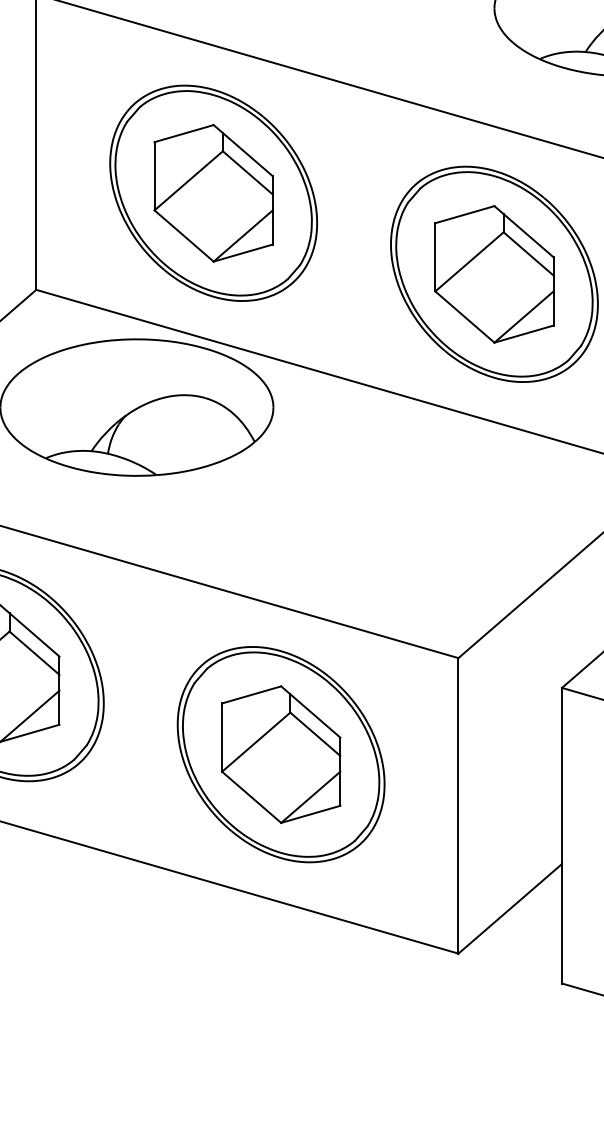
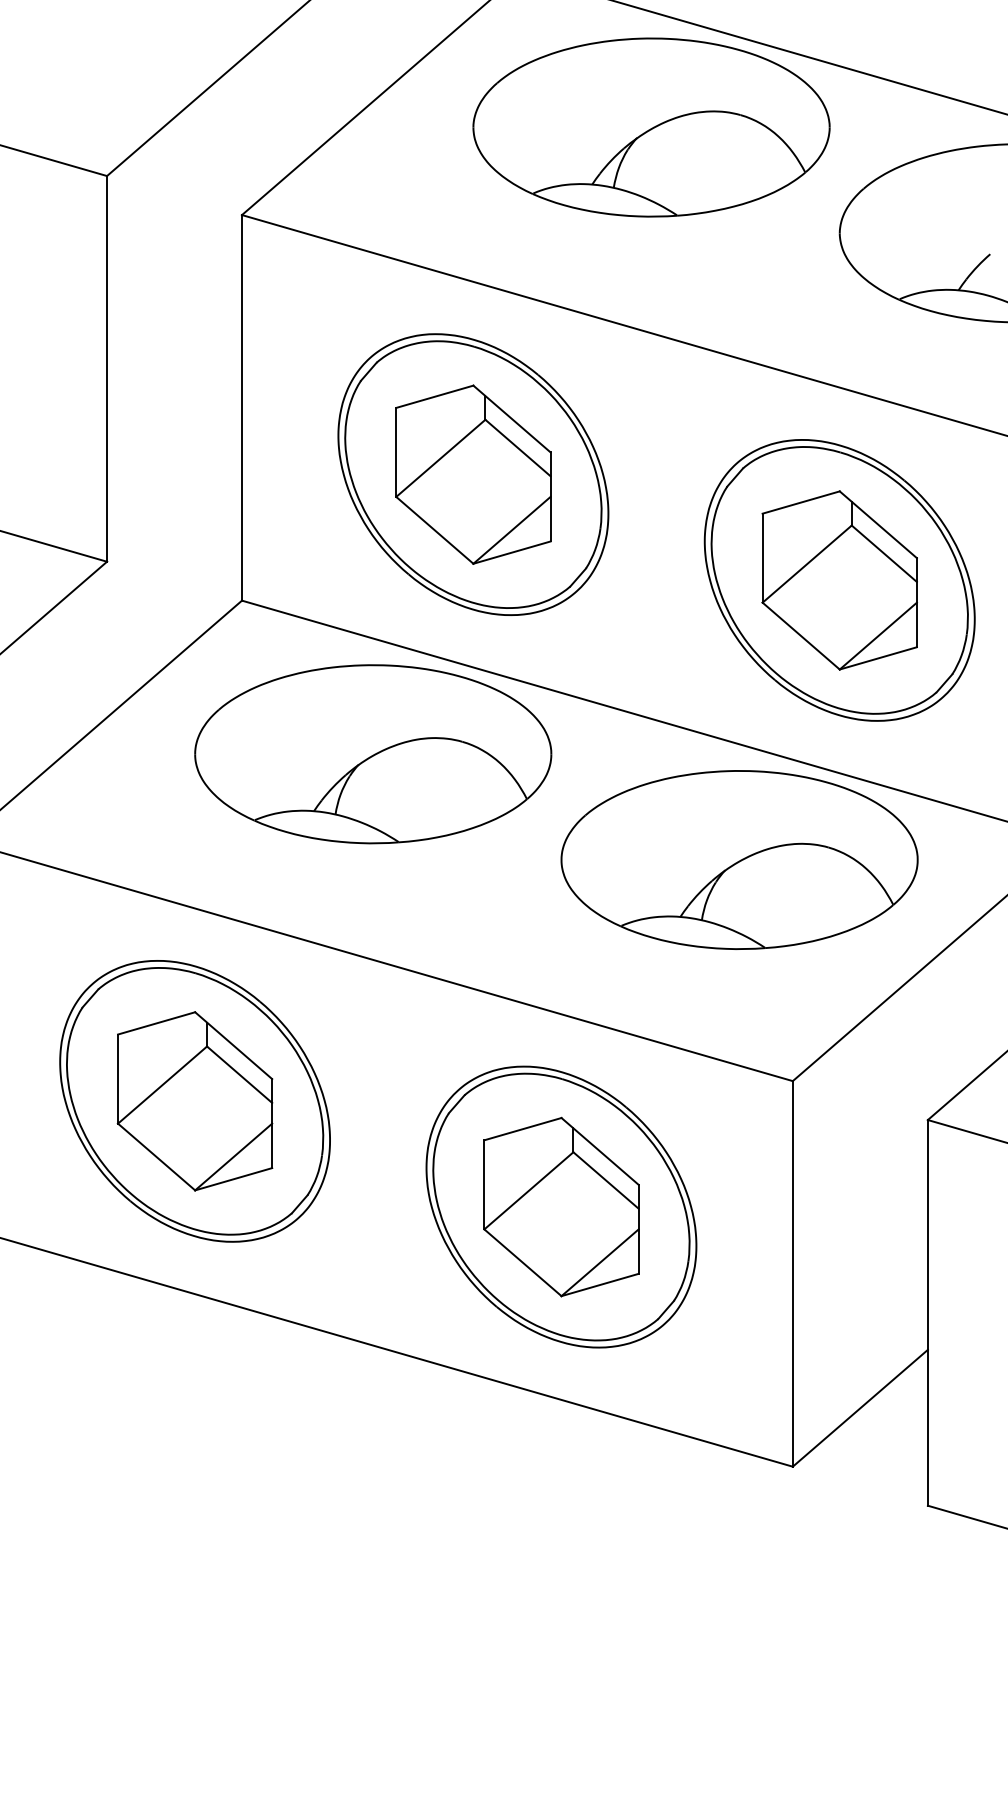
part: (417, 488) -> (739, 859), added

